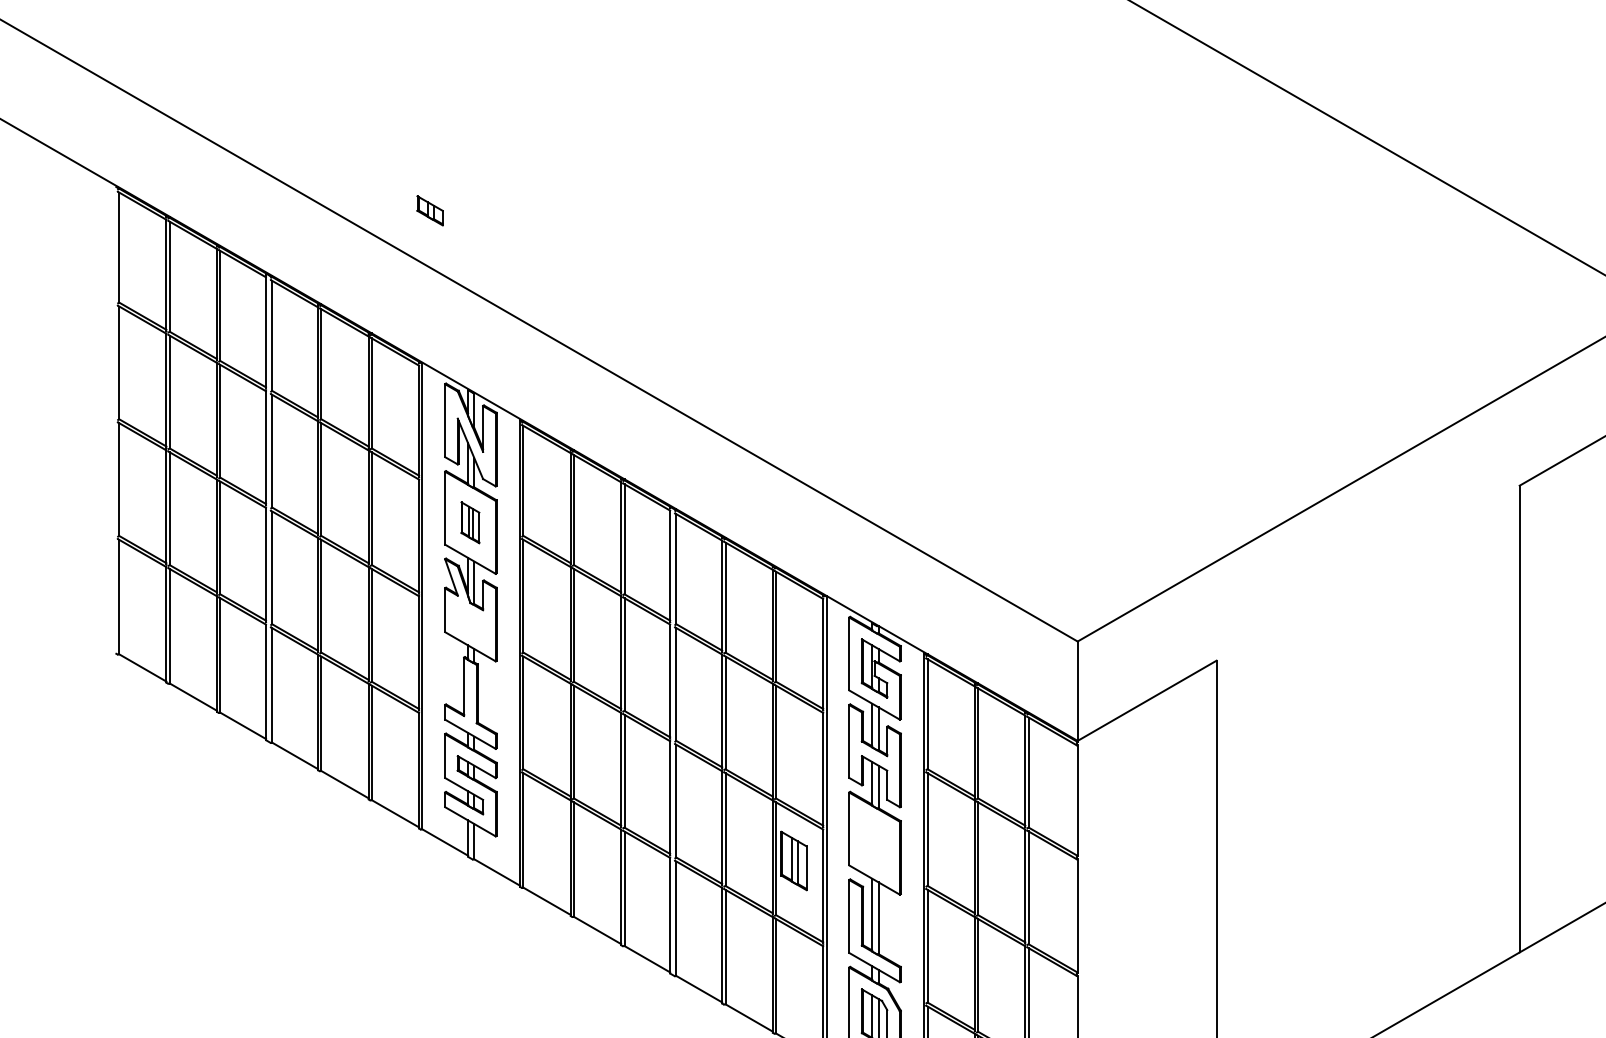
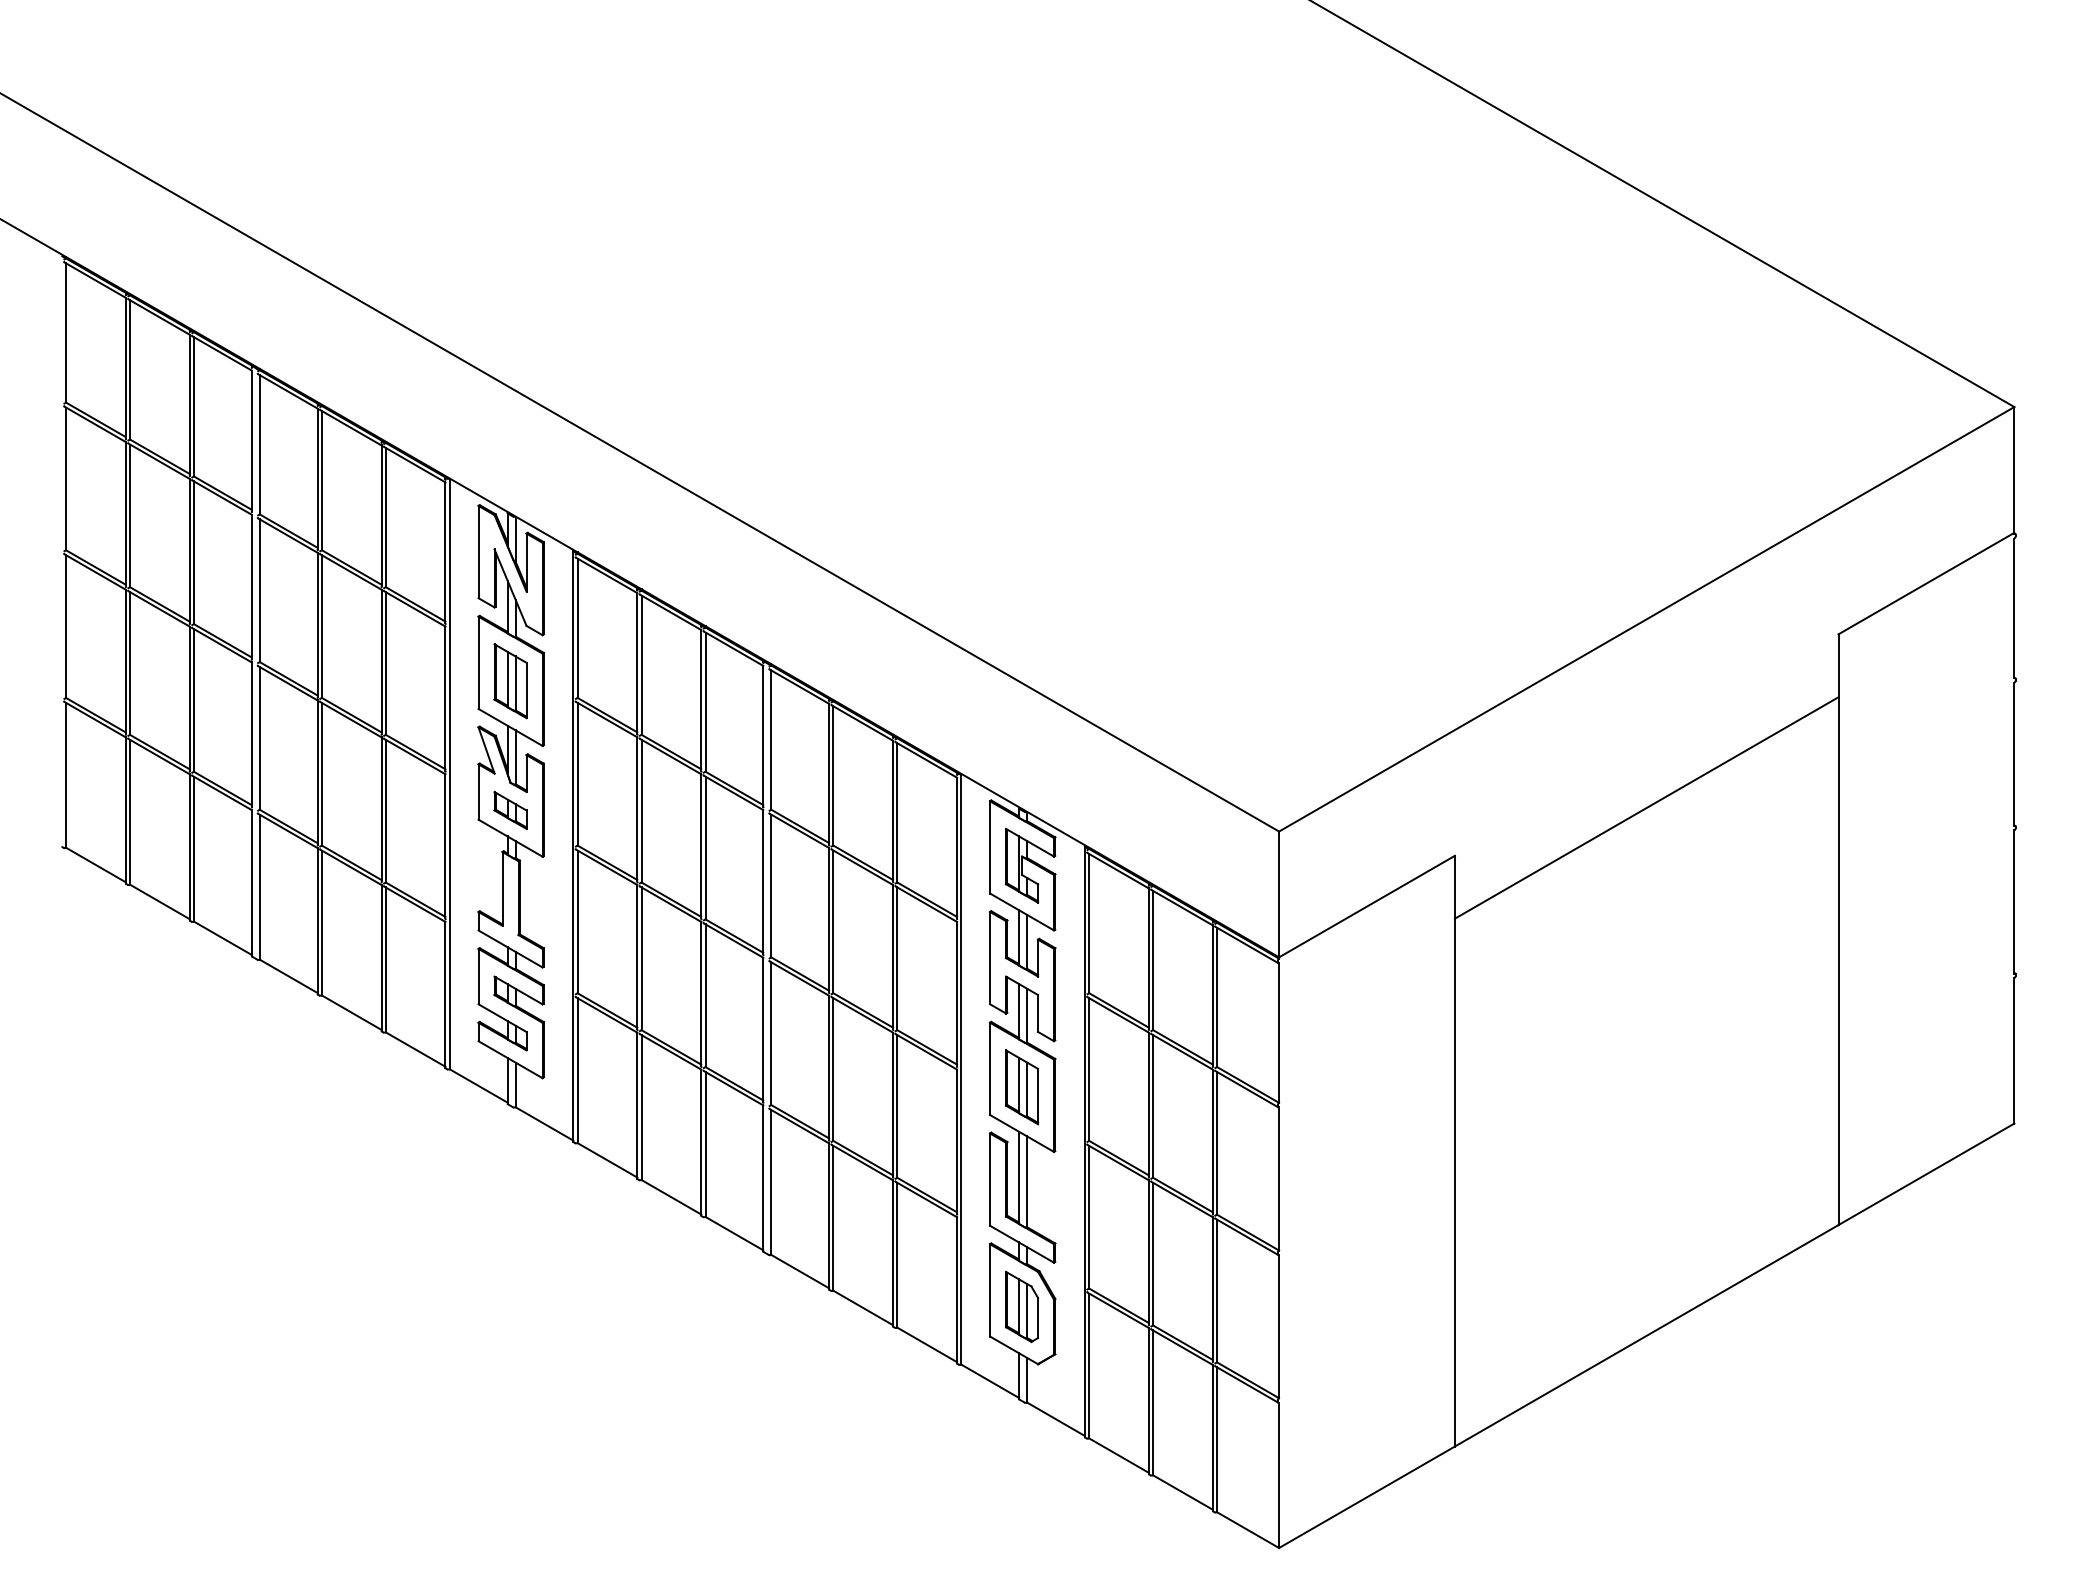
part: (430, 210) -> (510, 810), moved
part: (470, 522) -> (510, 681), size x1.43
line: (1367, 622) -> (1646, 807), added
part: (794, 861) -> (1022, 1087), moved

